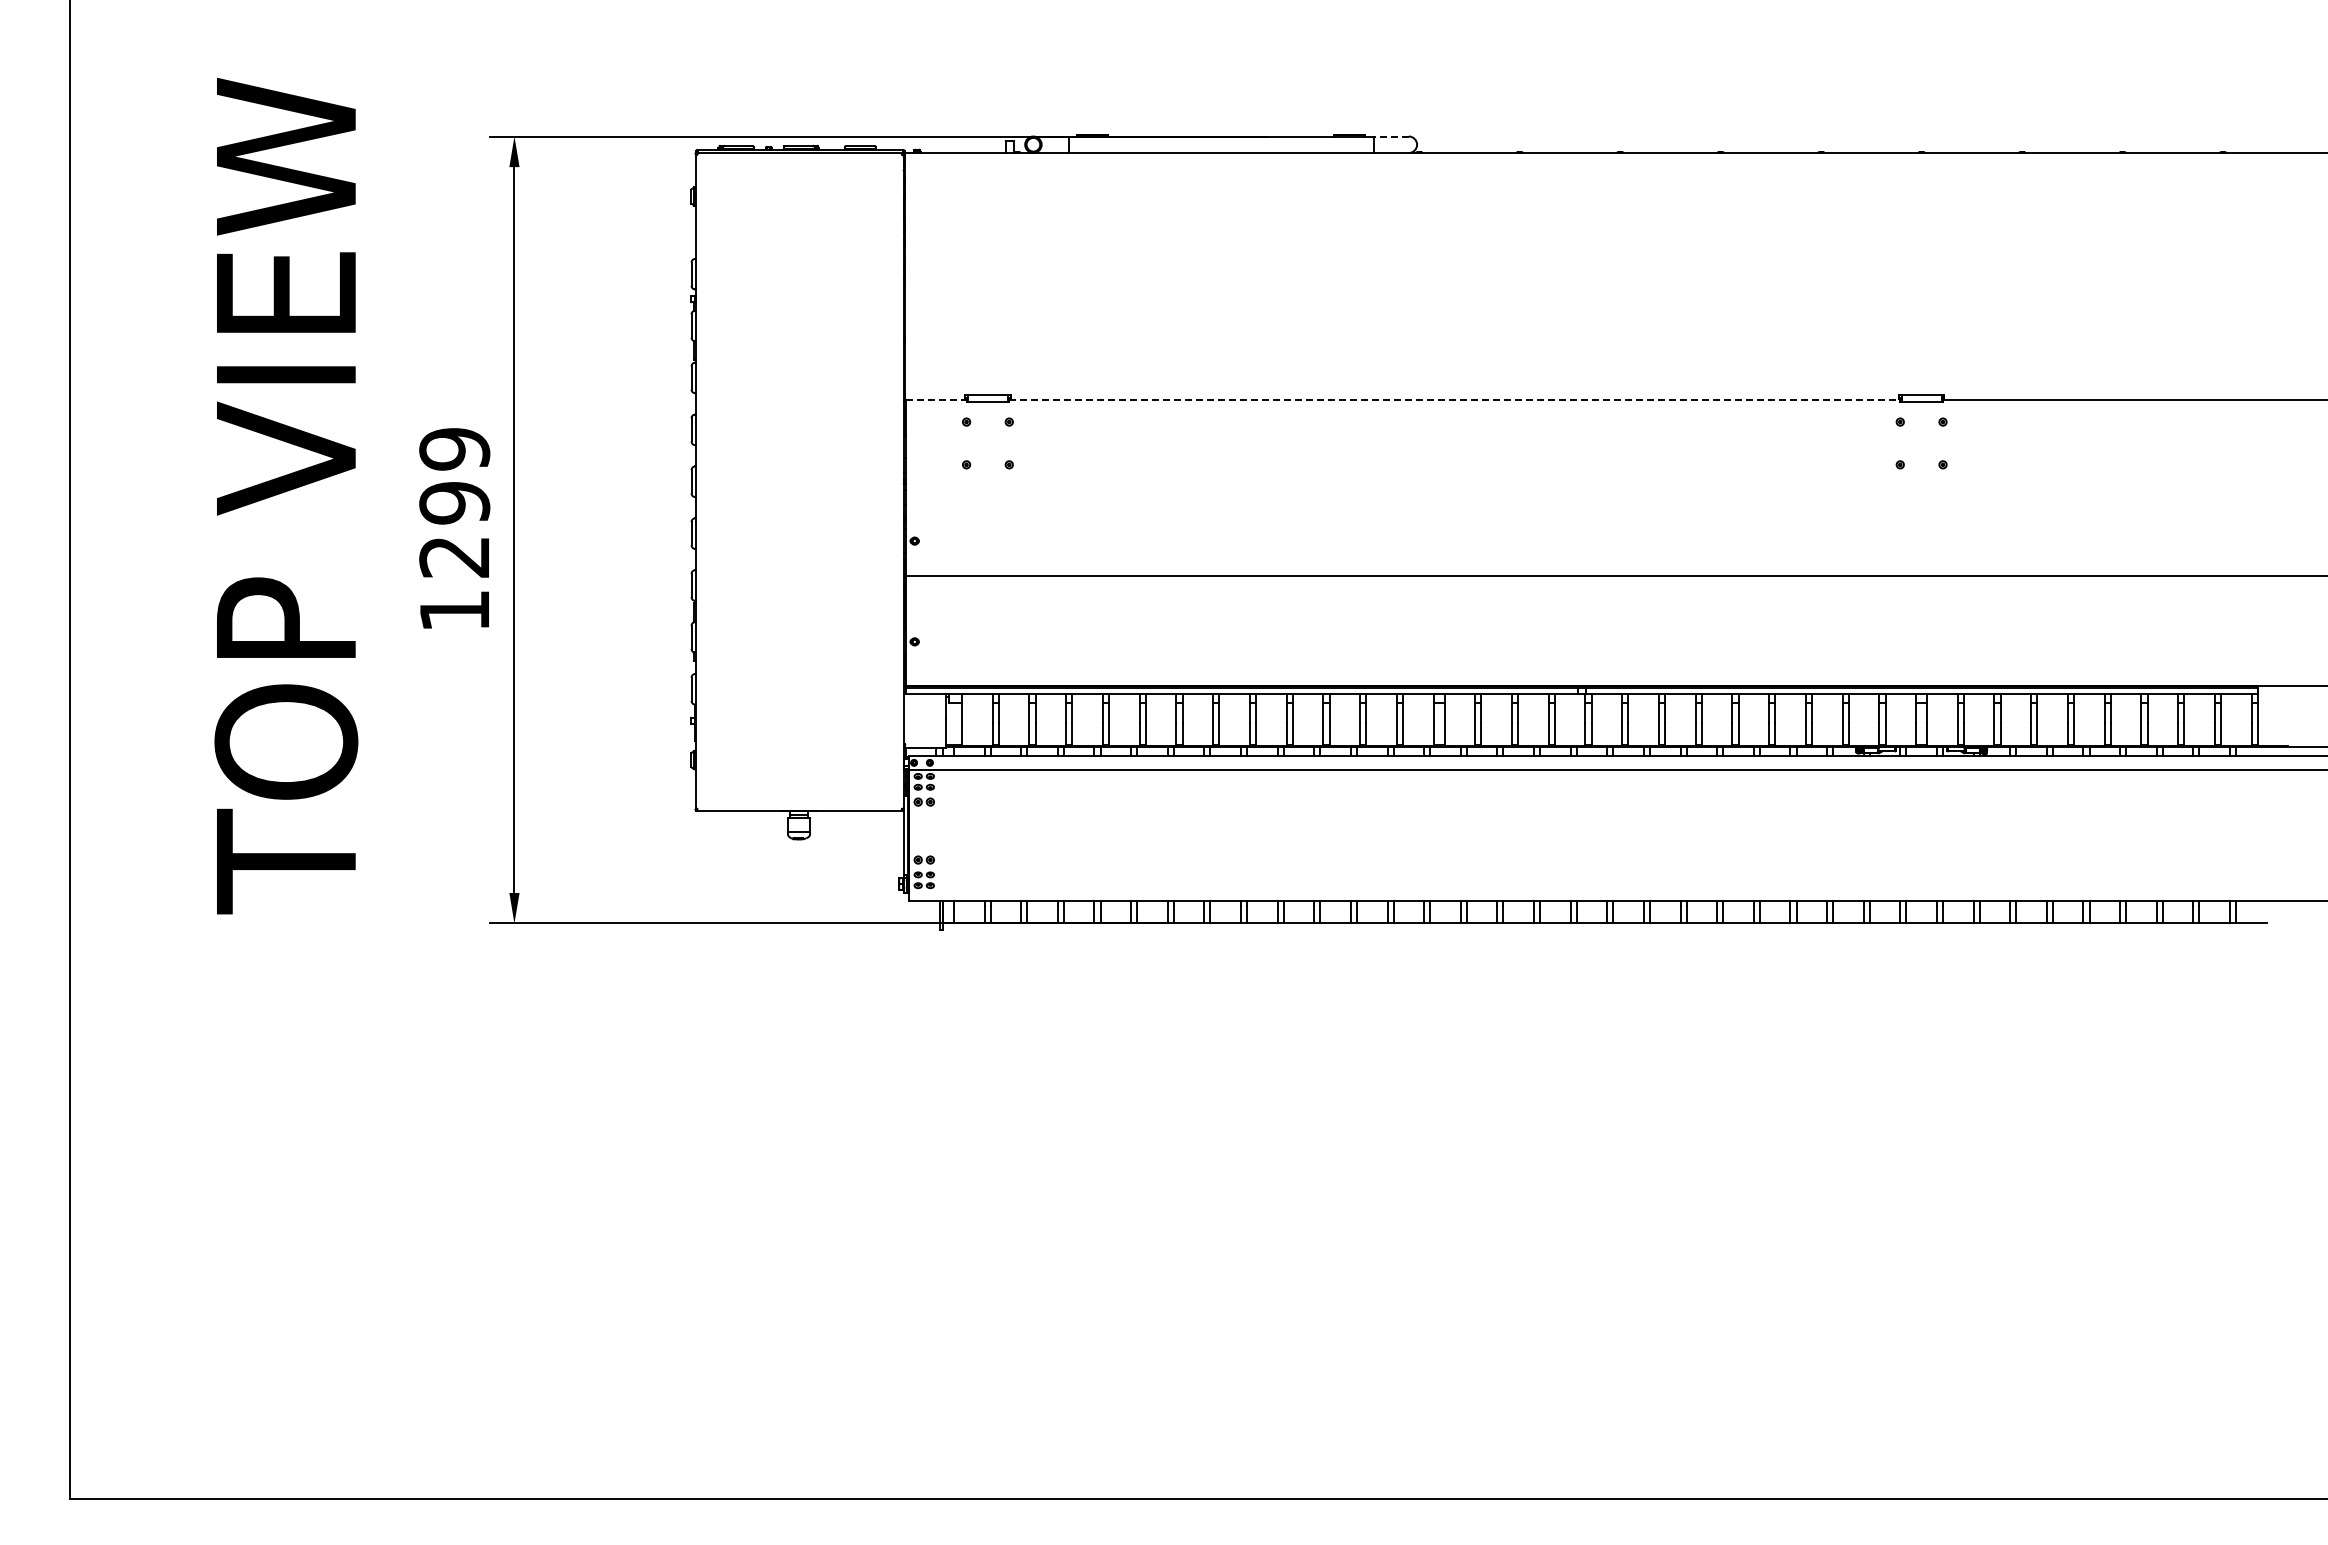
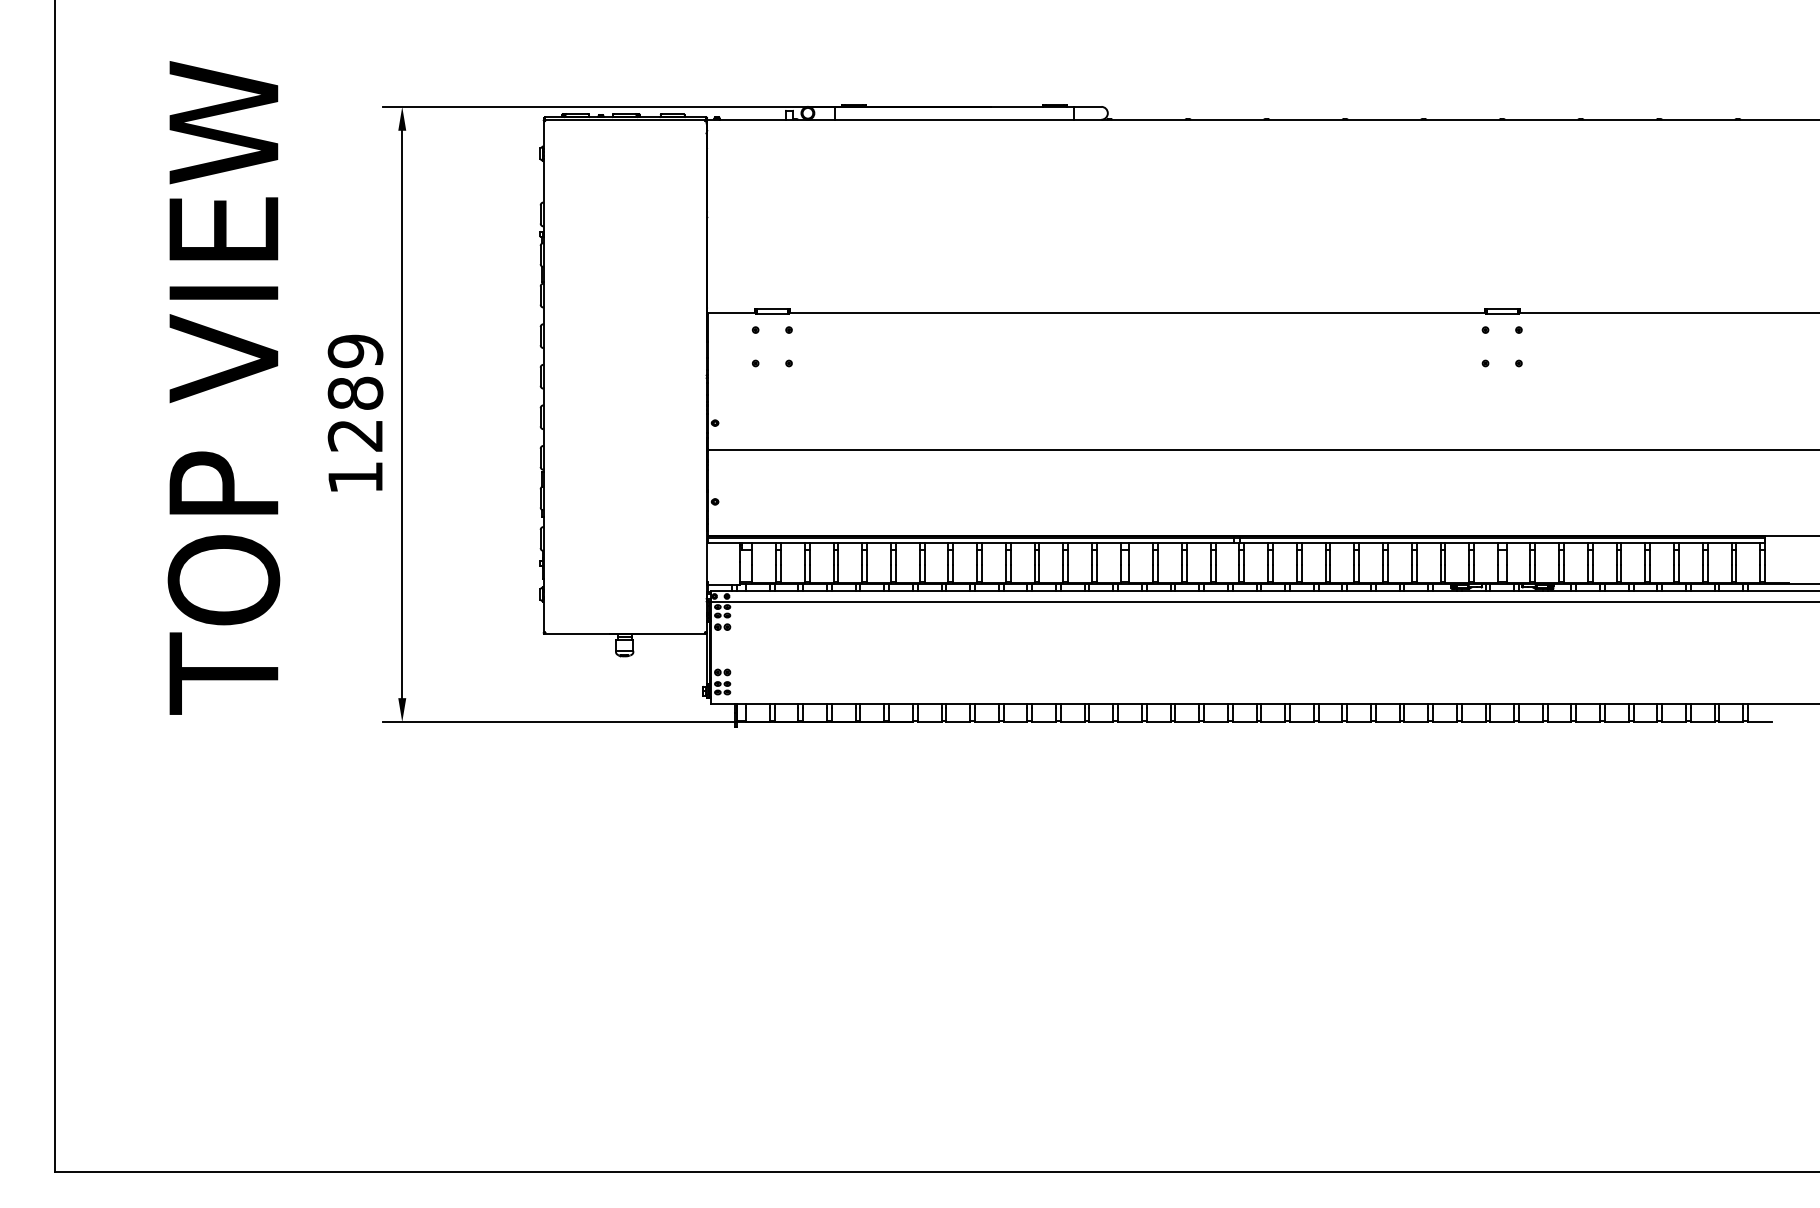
line: (1391, 136) -> (1087, 106), dashed -> solid
line: (936, 399) -> (732, 312), dashed -> solid
line: (1455, 399) -> (1137, 312), dashed -> solid
text: (454, 502) -> (355, 392), 1299 -> 1289

